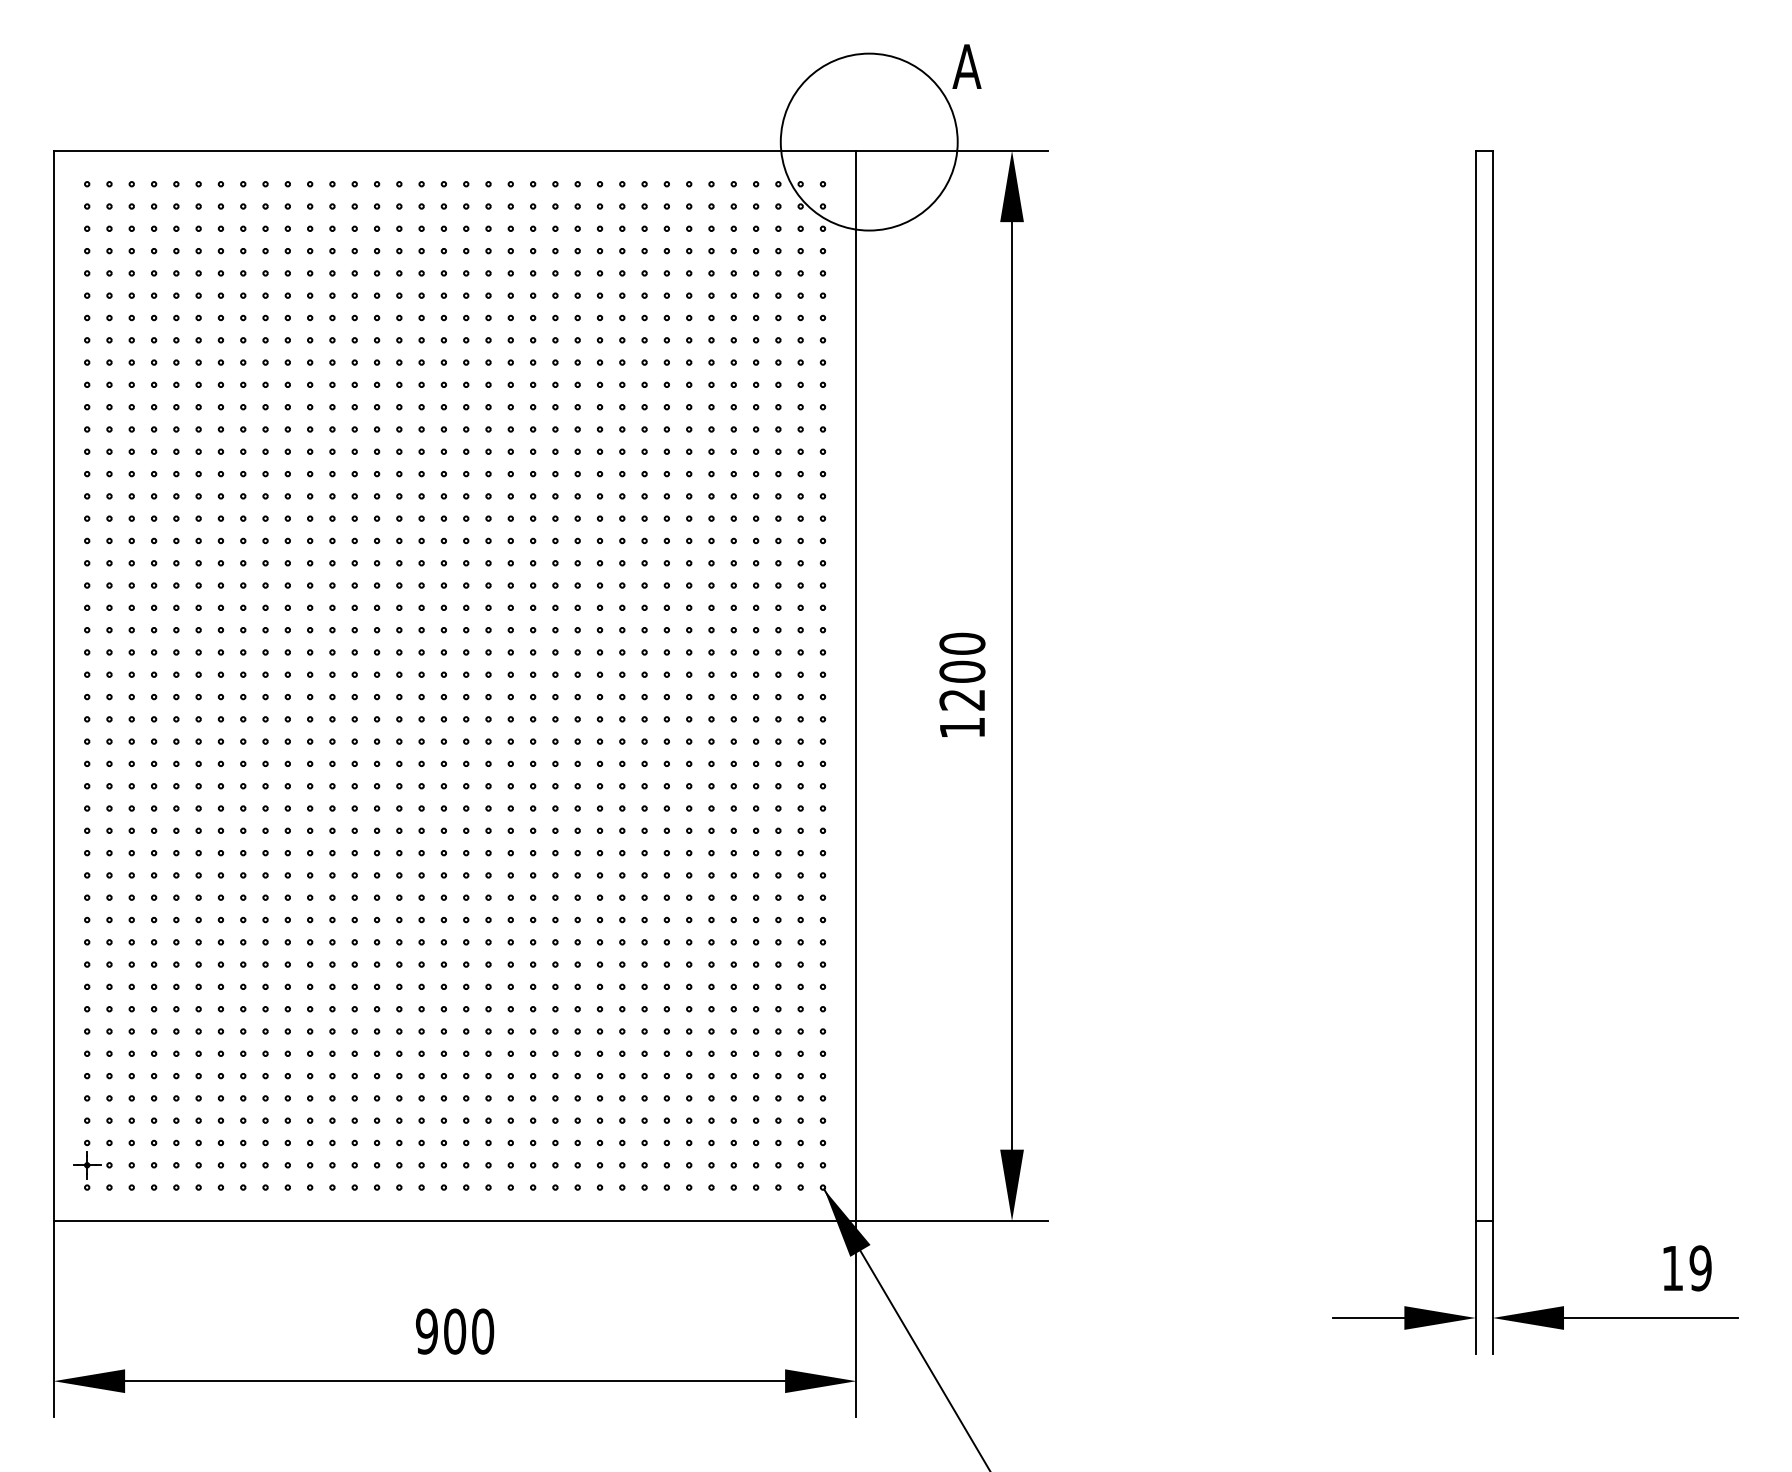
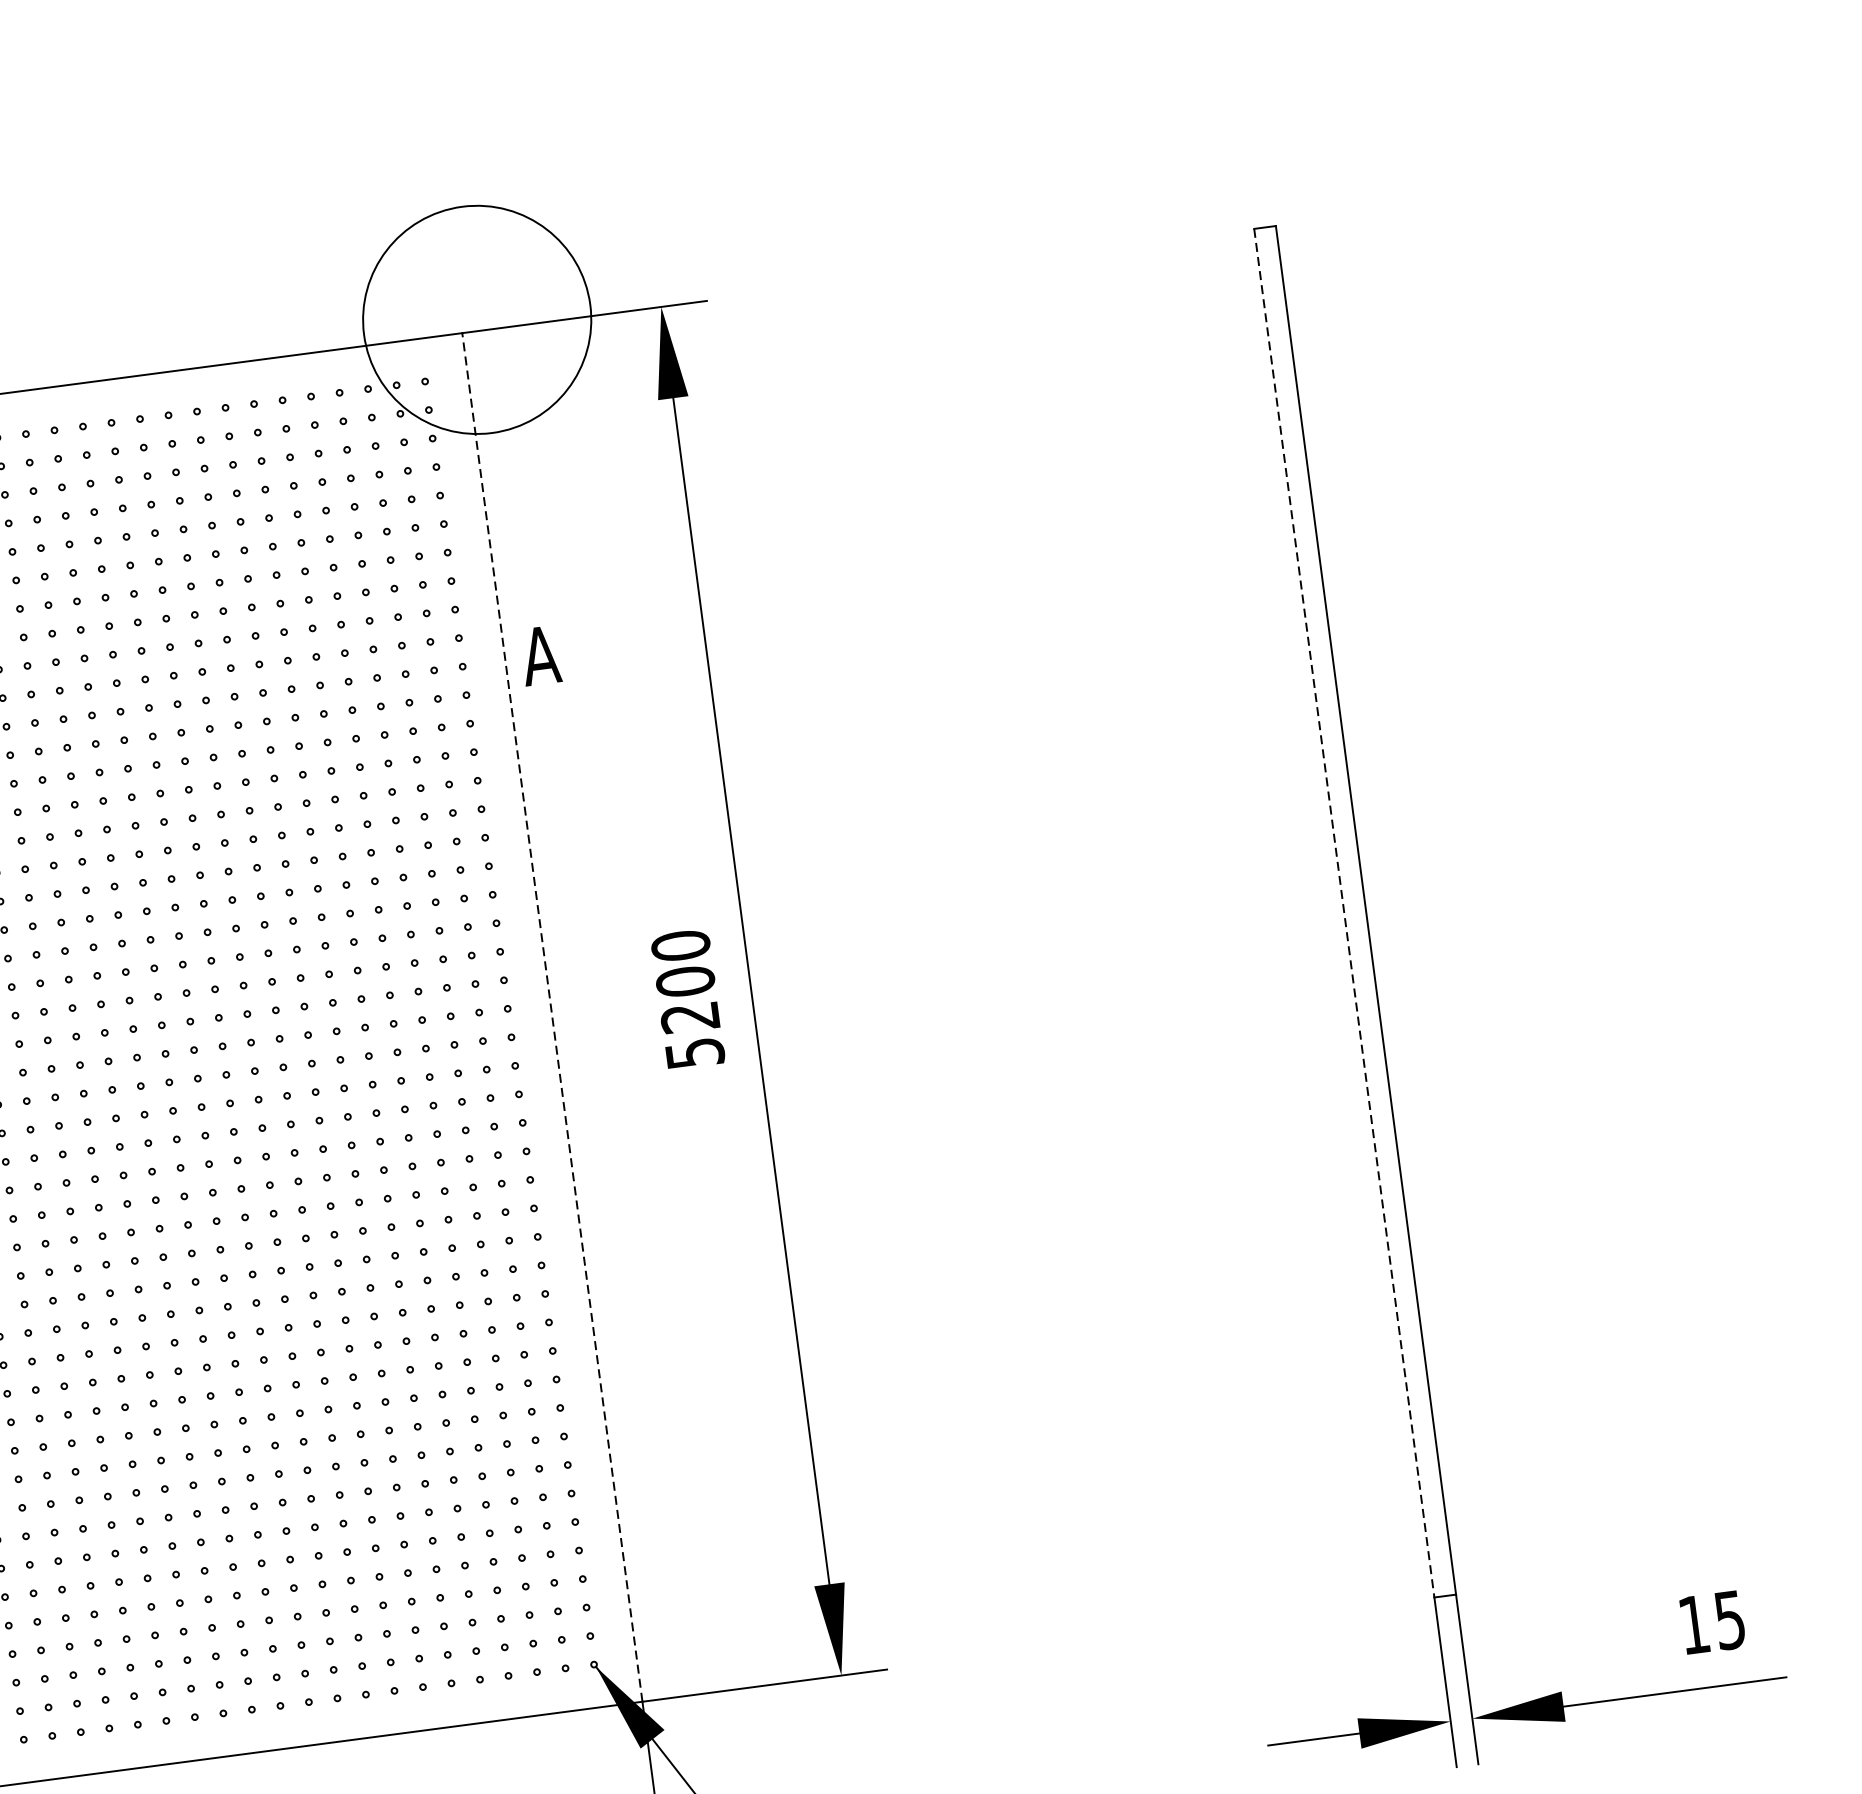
text: (966, 66) -> (539, 655), moved
line: (856, 685) -> (552, 1016), solid -> dashed
line: (1475, 686) -> (1344, 913), solid -> dashed
text: (962, 727) -> (695, 1052), 1200 -> 5200
text: (1700, 1268) -> (1729, 1620), 19 -> 15

